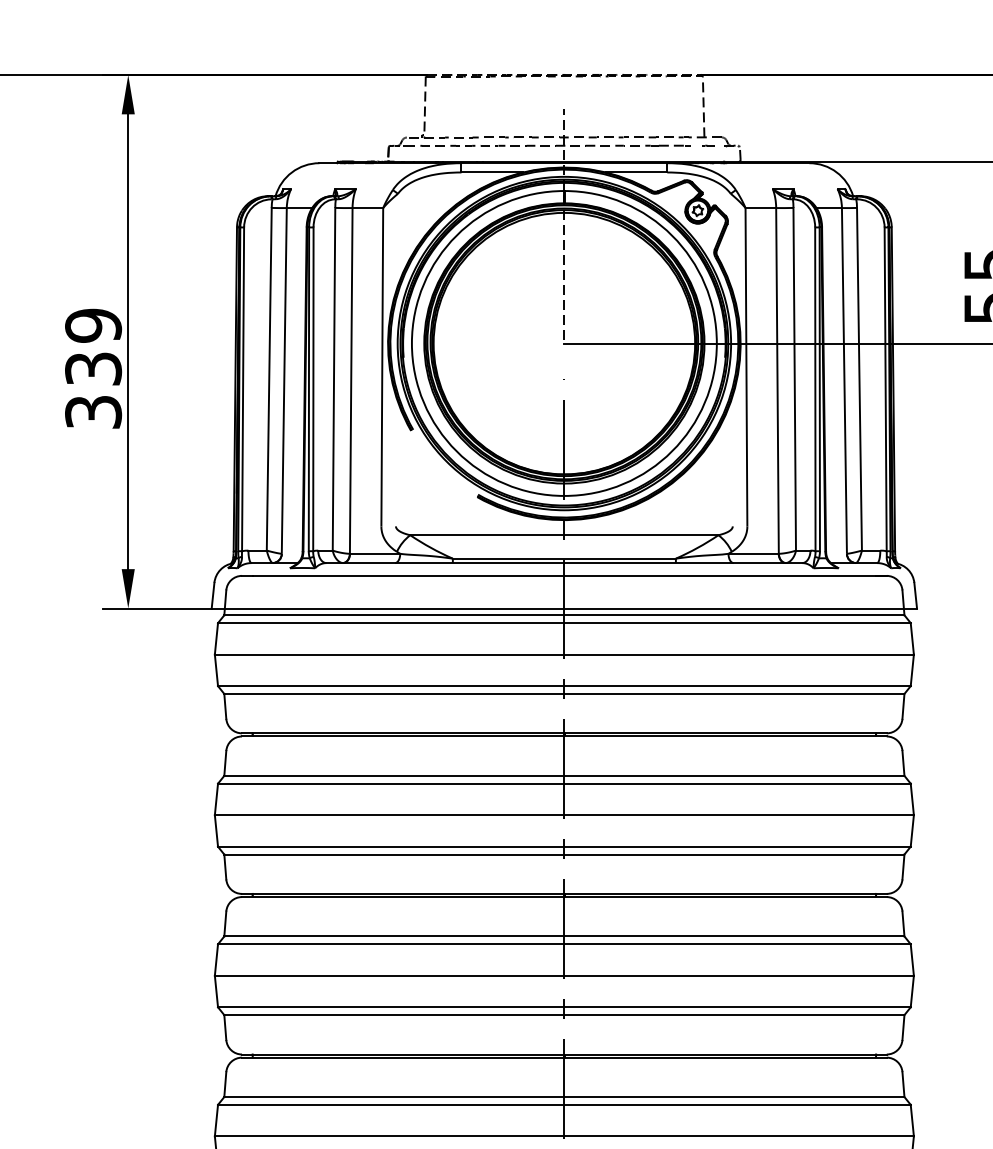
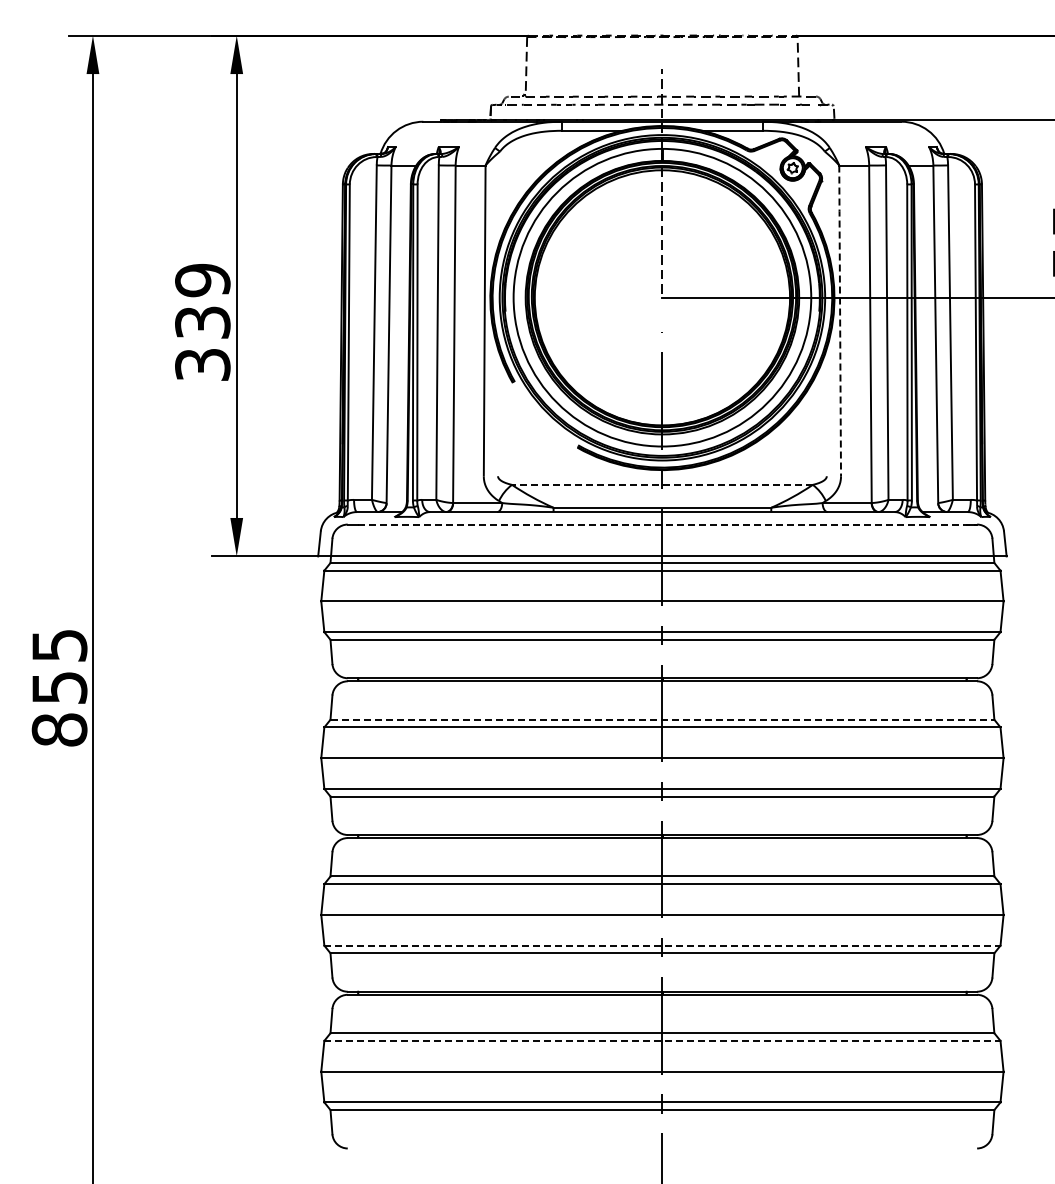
line: (746, 367) -> (840, 321), solid -> dashed
line: (563, 534) -> (661, 484), solid -> dashed
line: (570, 575) -> (668, 524), solid -> dashed
line: (564, 775) -> (662, 719), solid -> dashed
line: (564, 1007) -> (662, 945), solid -> dashed
line: (564, 1104) -> (662, 1040), solid -> dashed

